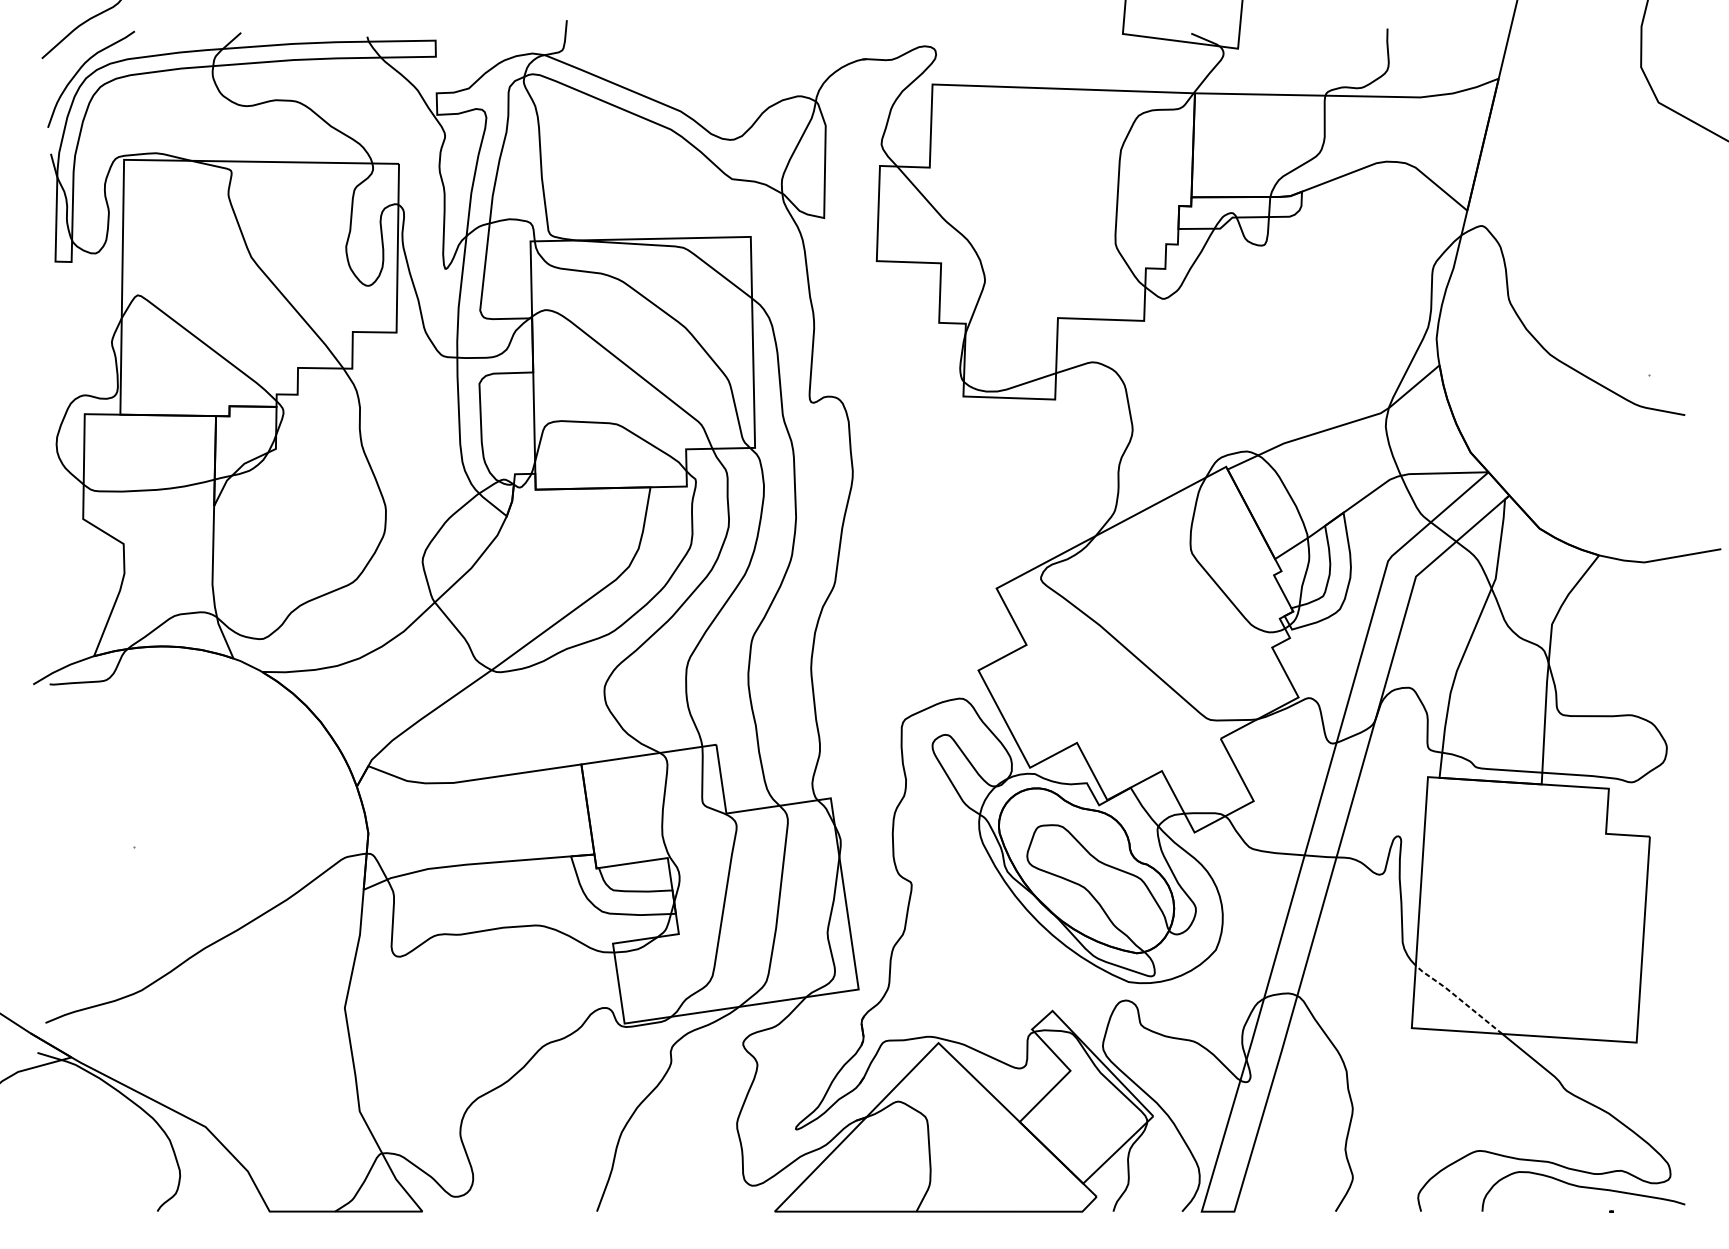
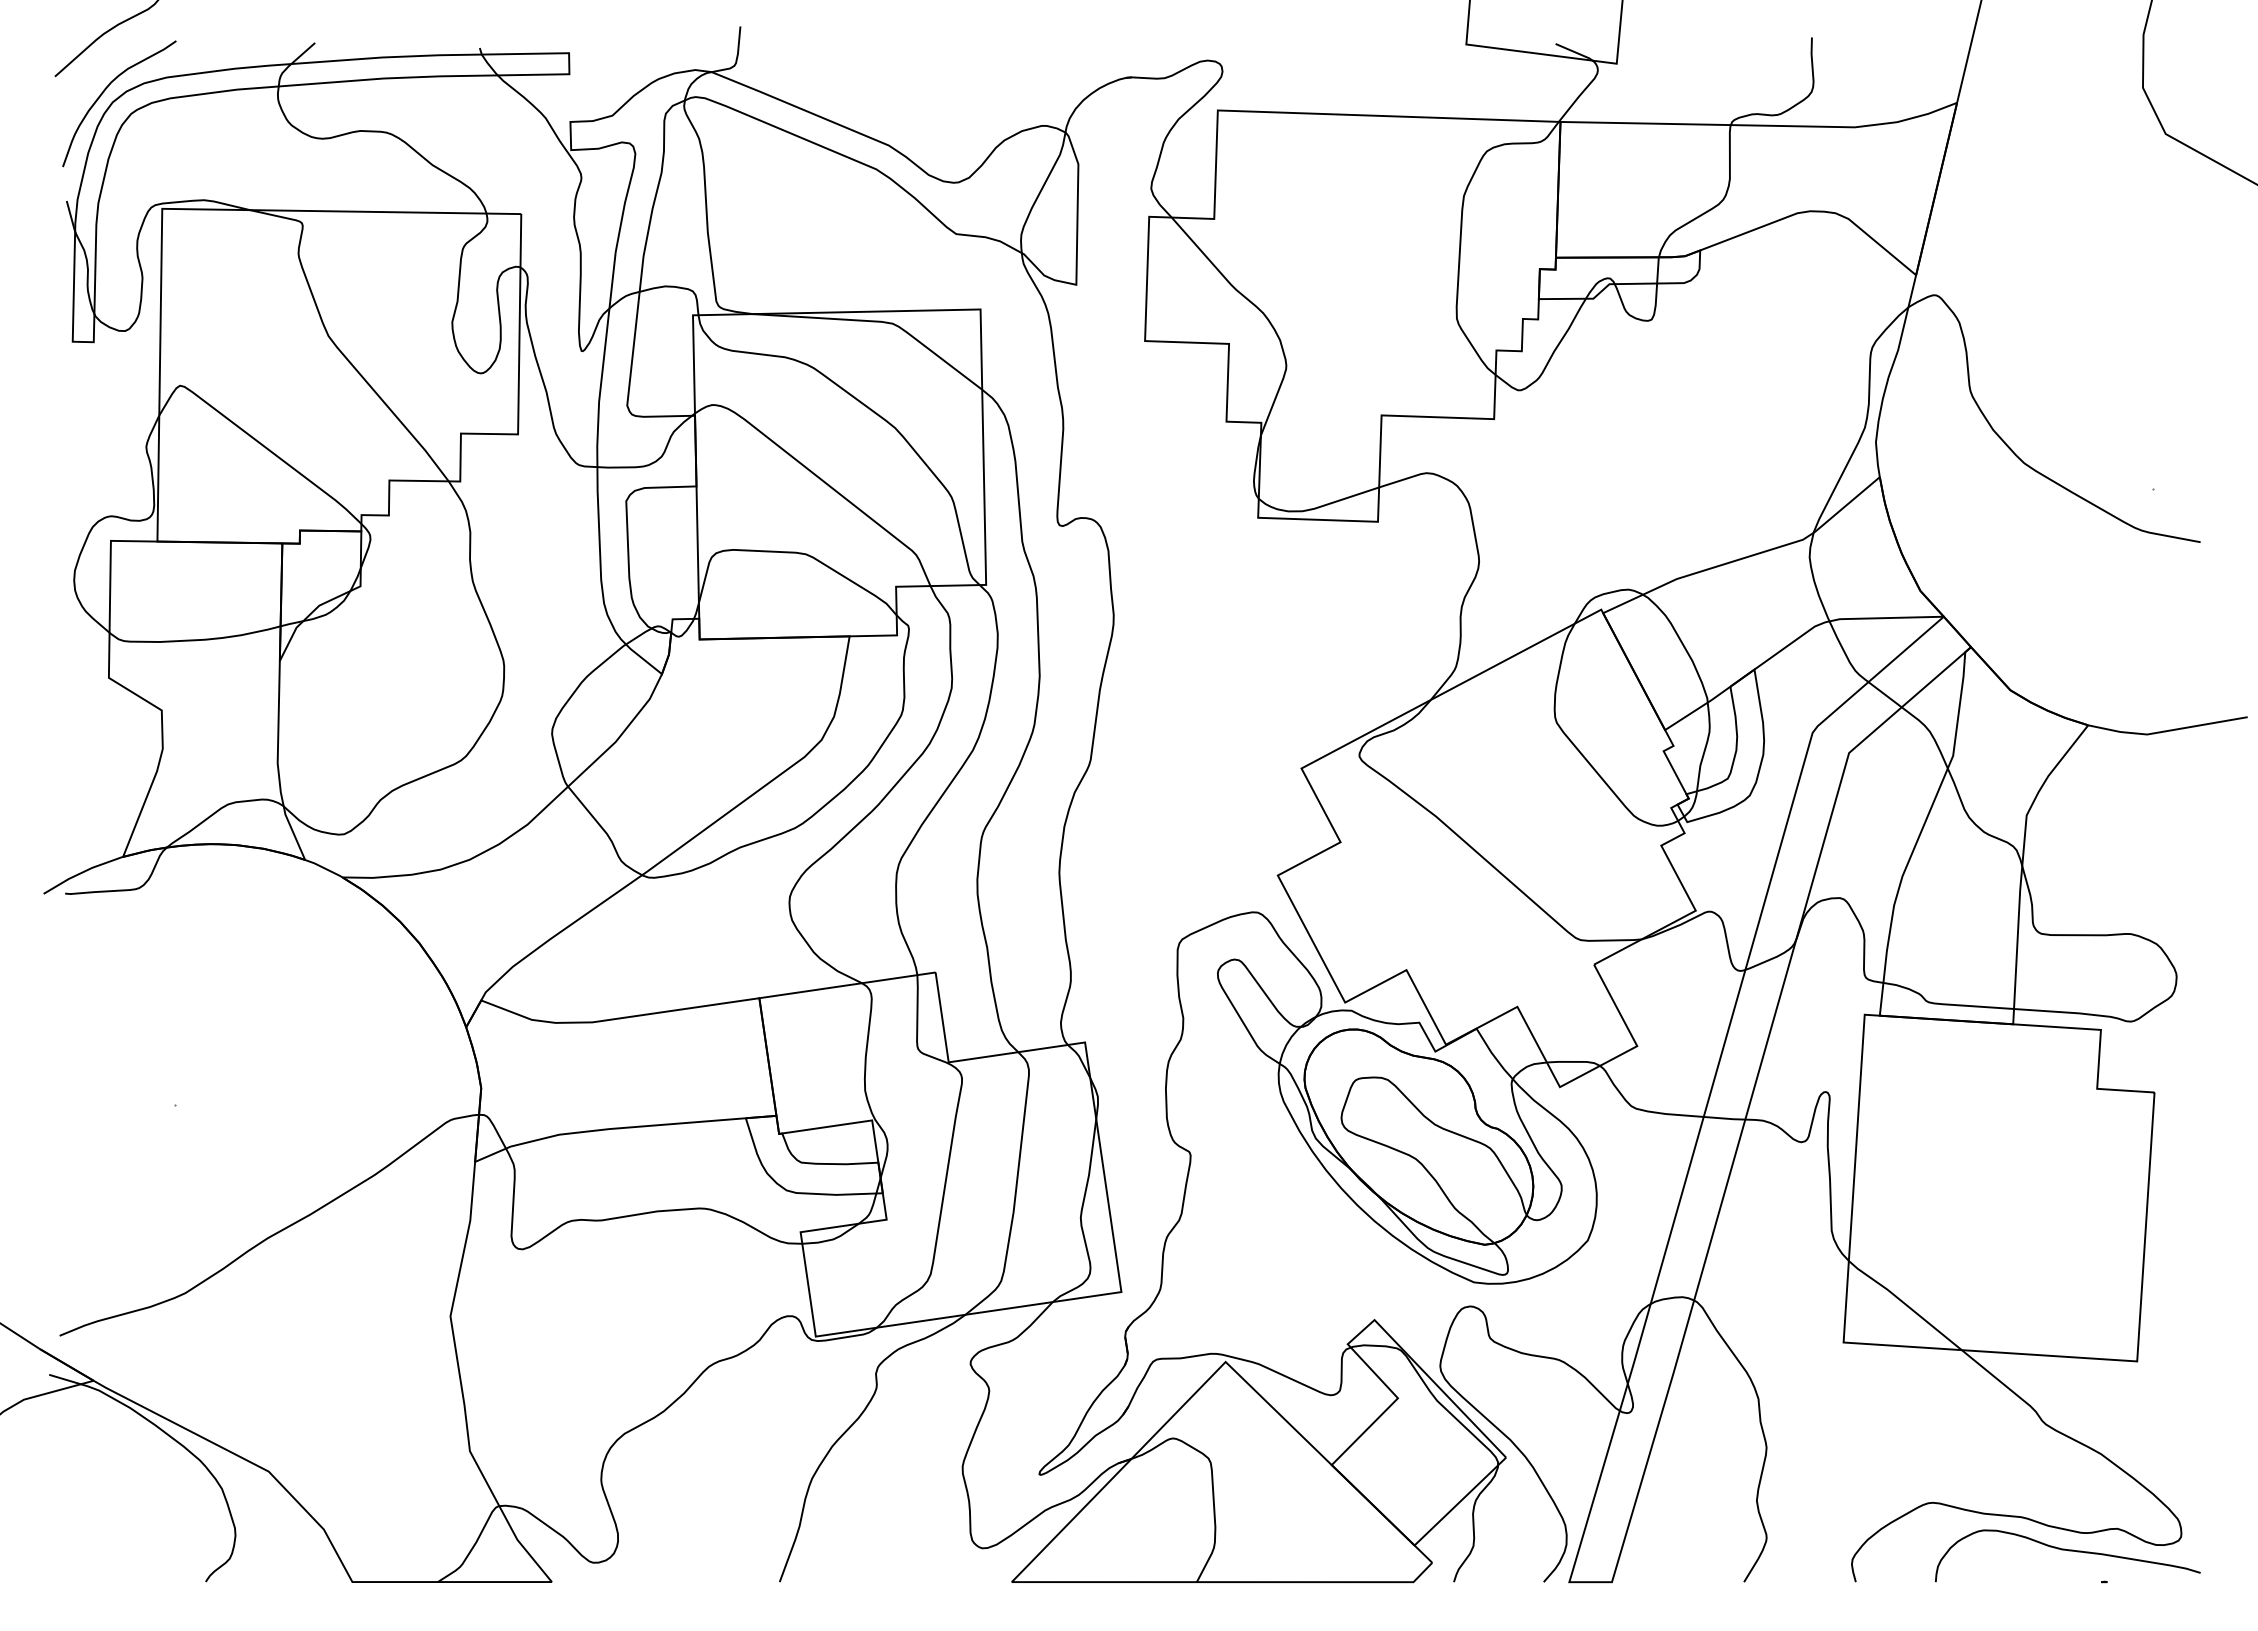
line: (1458, 998) -> (1904, 1303), dashed -> solid

